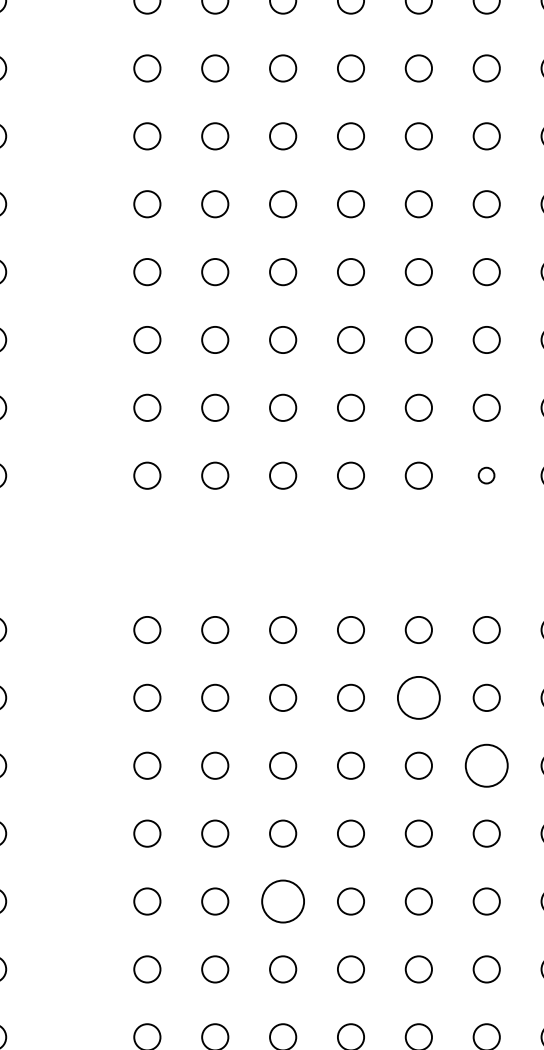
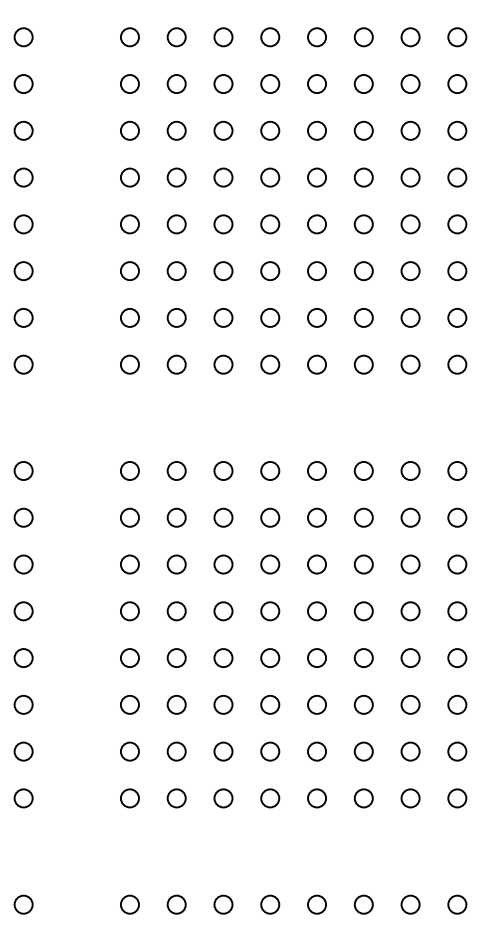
circle: (486, 475) -> (363, 364), size x1.67
circle: (419, 697) -> (317, 517), size x0.62
circle: (486, 765) -> (363, 564), size x0.62
circle: (283, 902) -> (223, 658), size x0.62

